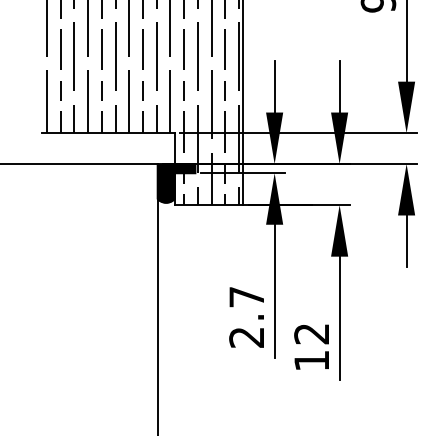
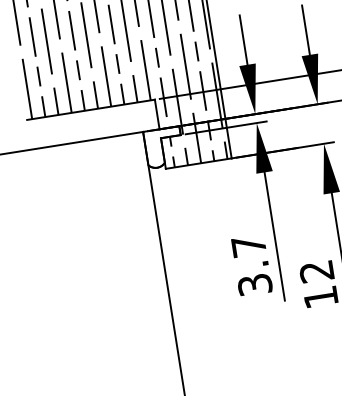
fill: (176, 183) -> (164, 147), removed
text: (246, 337) -> (254, 284), 2.7 -> 3.7

